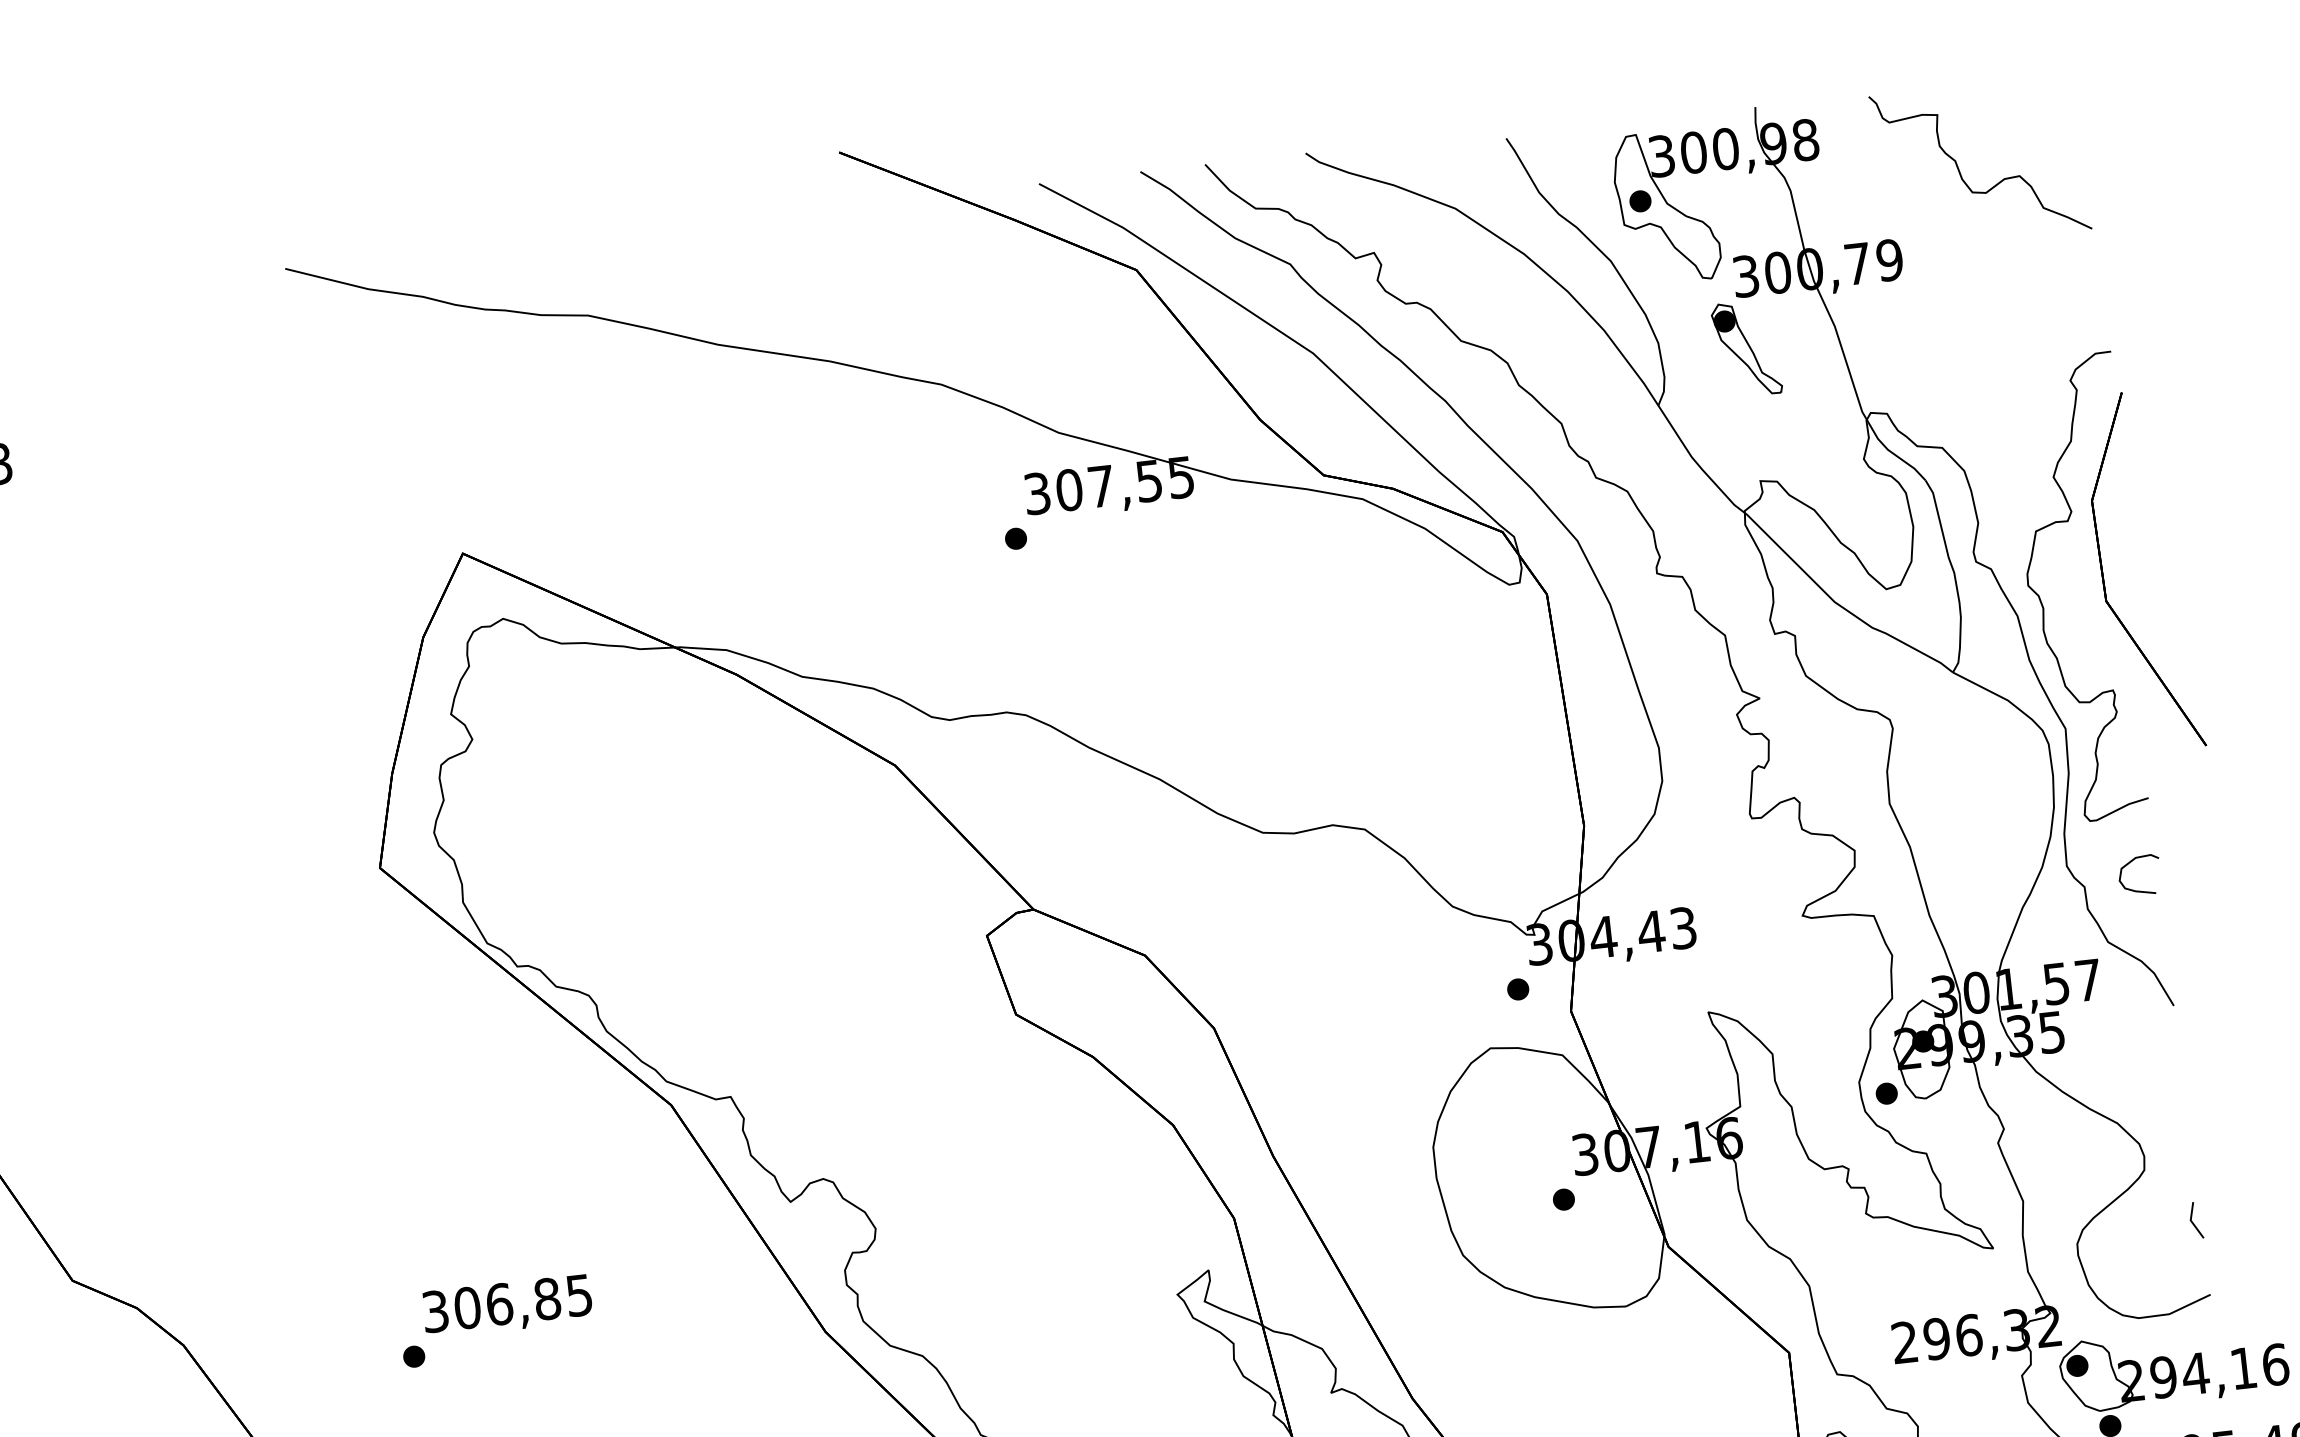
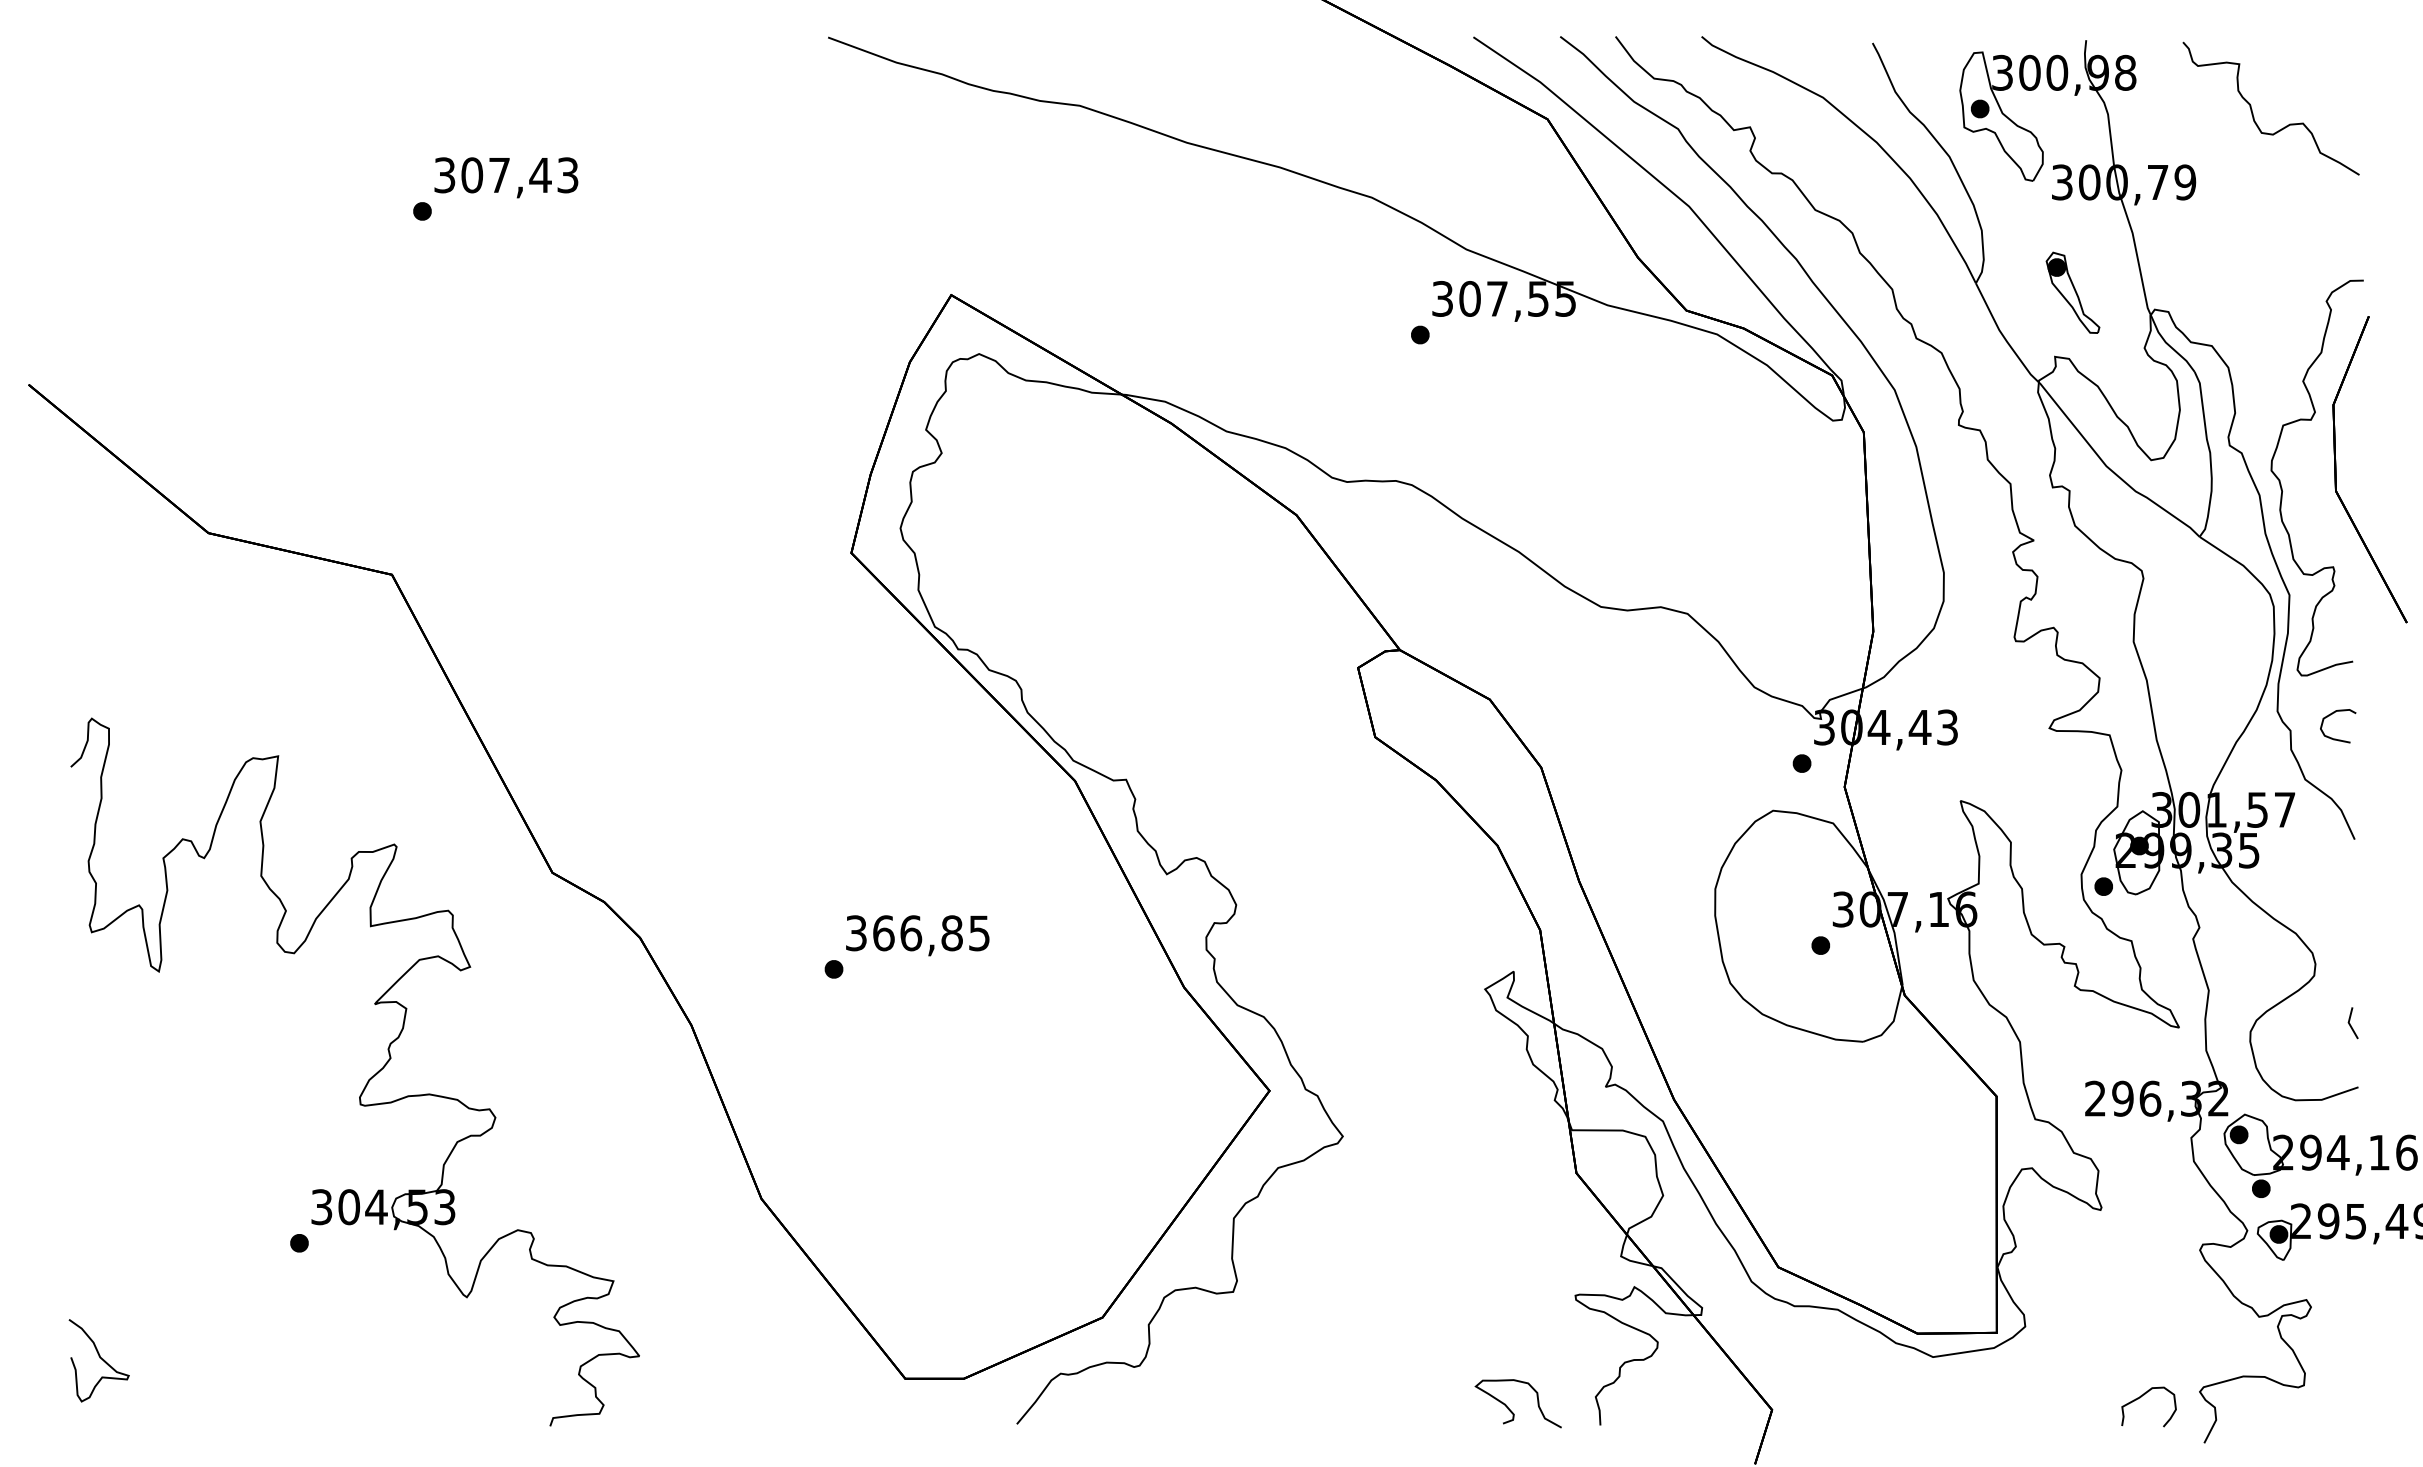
part: (1746, 348) -> (2072, 292), moved
text: (467, 1308) -> (883, 933), 306,85 -> 366,85

